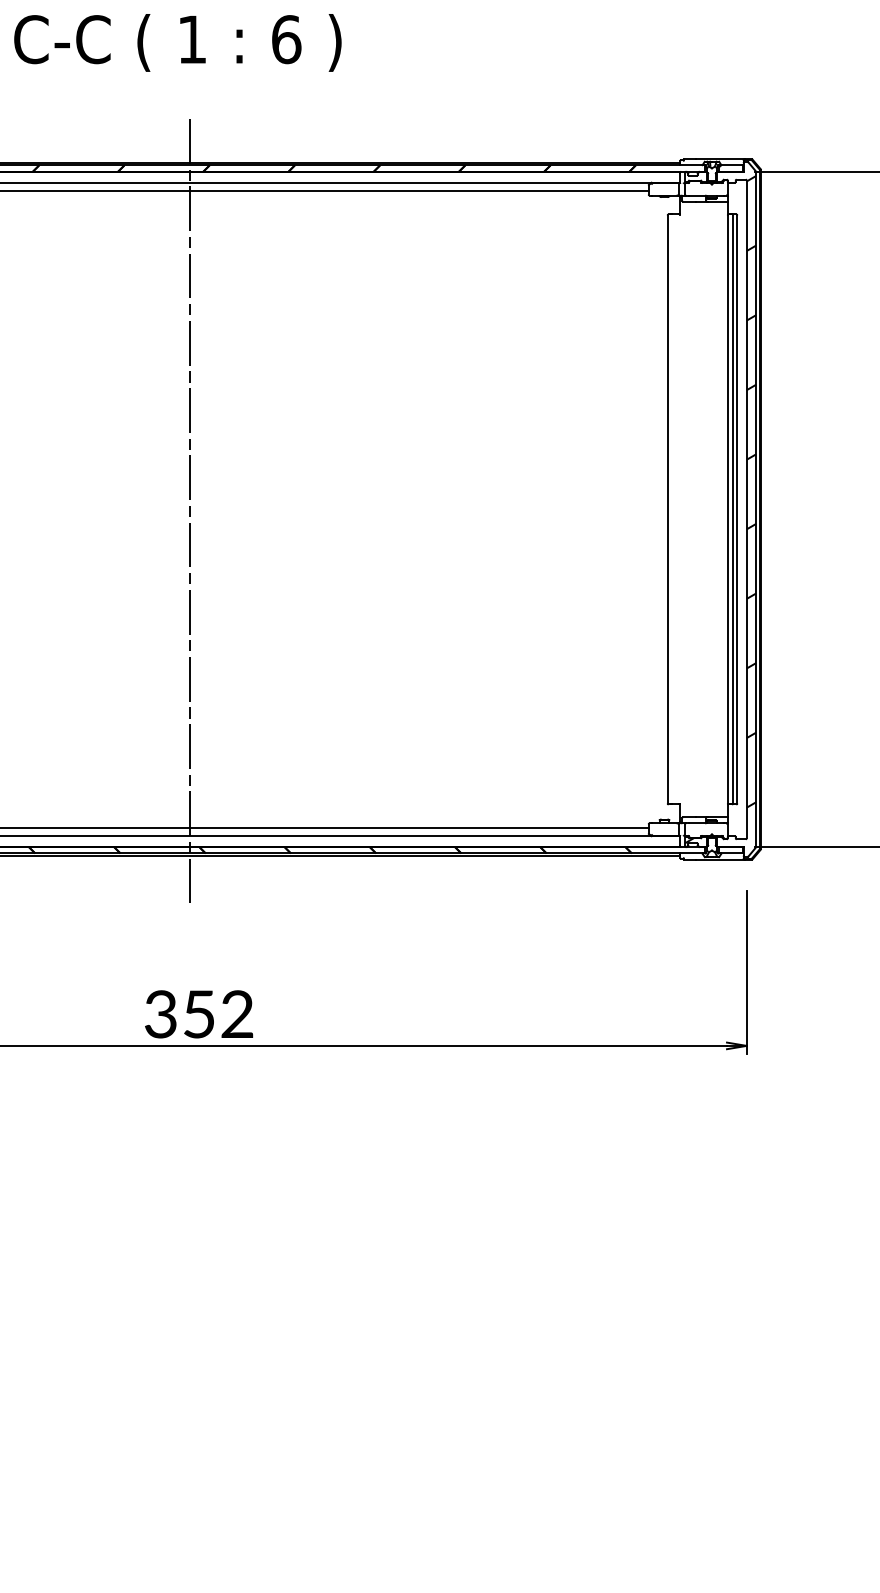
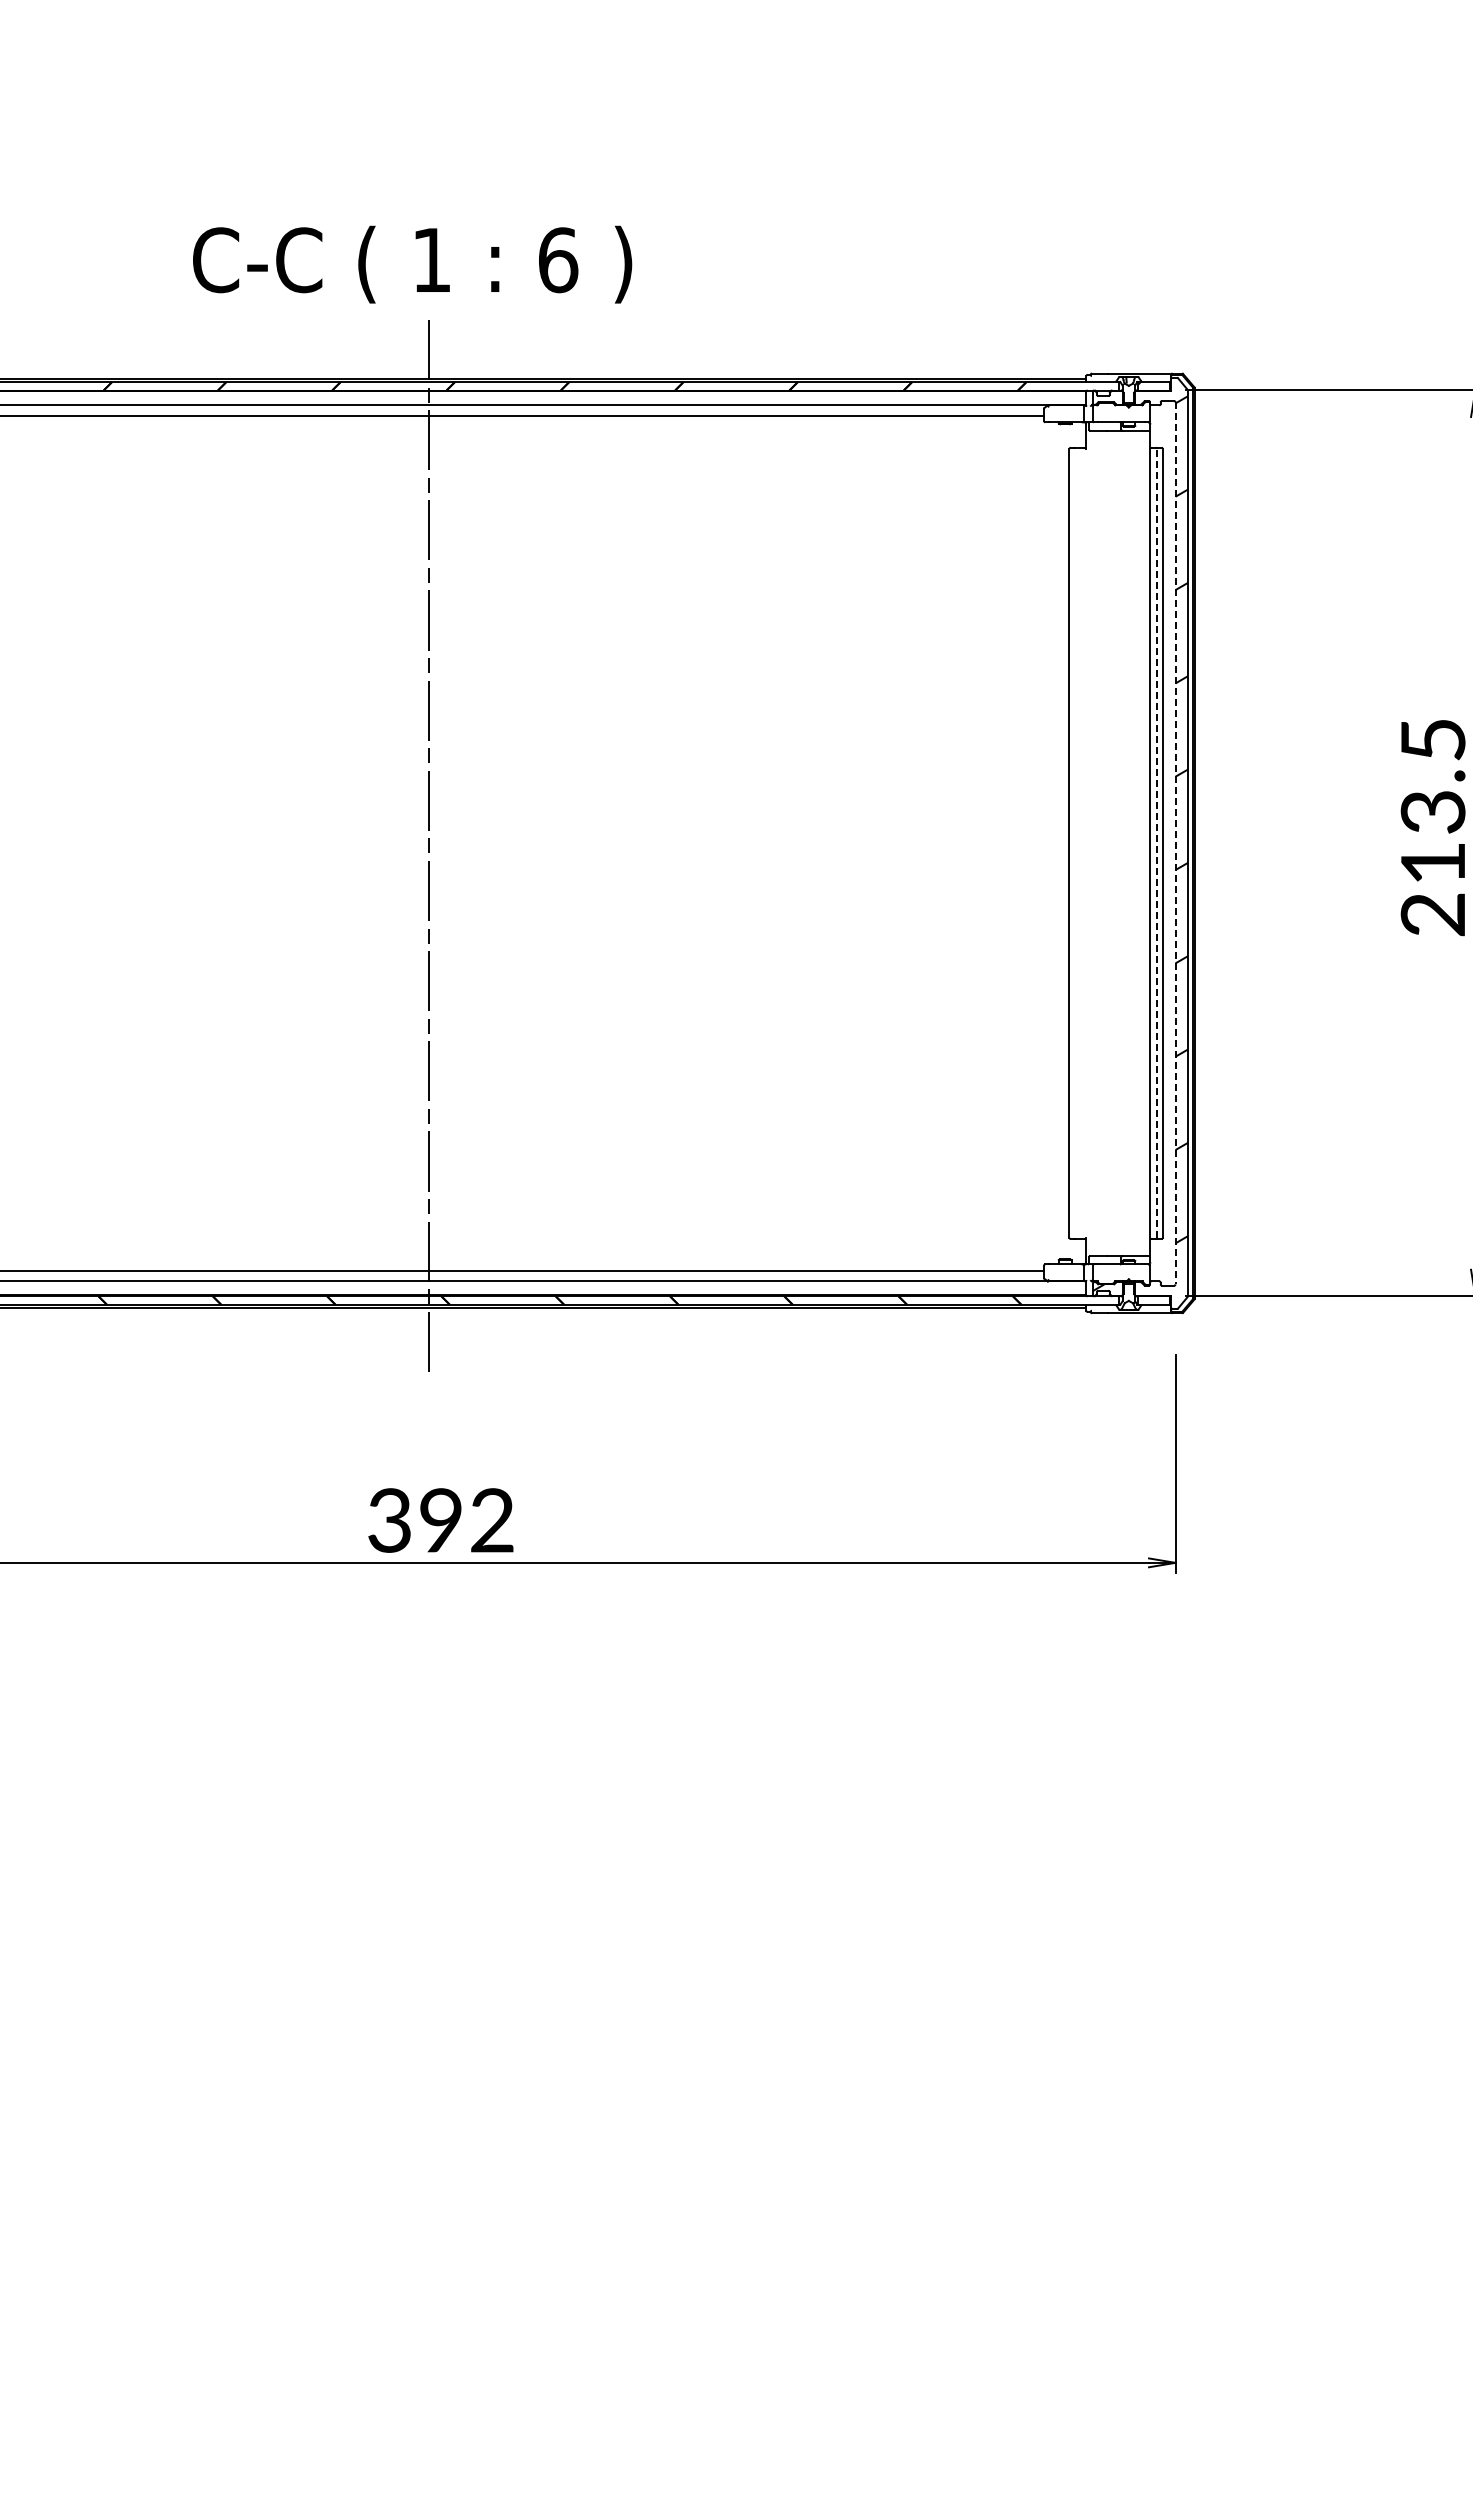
text: (177, 42) -> (412, 264), moved
line: (733, 508) -> (1157, 842), solid -> dashed
line: (746, 509) -> (1175, 843), solid -> dashed
text: (198, 1014) -> (440, 1520), 352 -> 392

